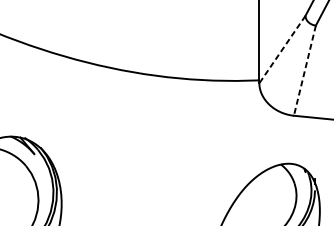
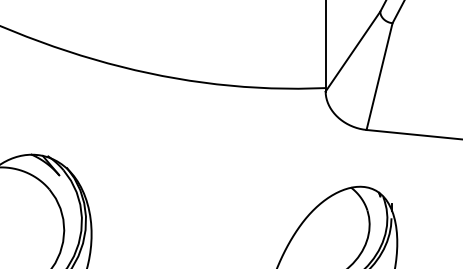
line: (282, 50) -> (352, 52), dashed -> solid
line: (304, 70) -> (379, 76), dashed -> solid

